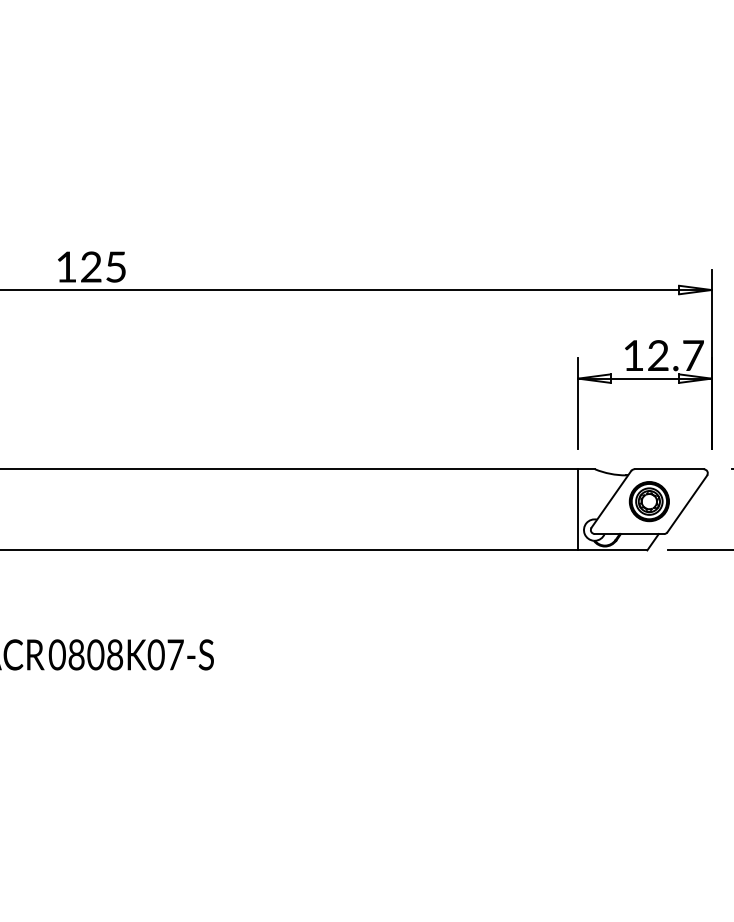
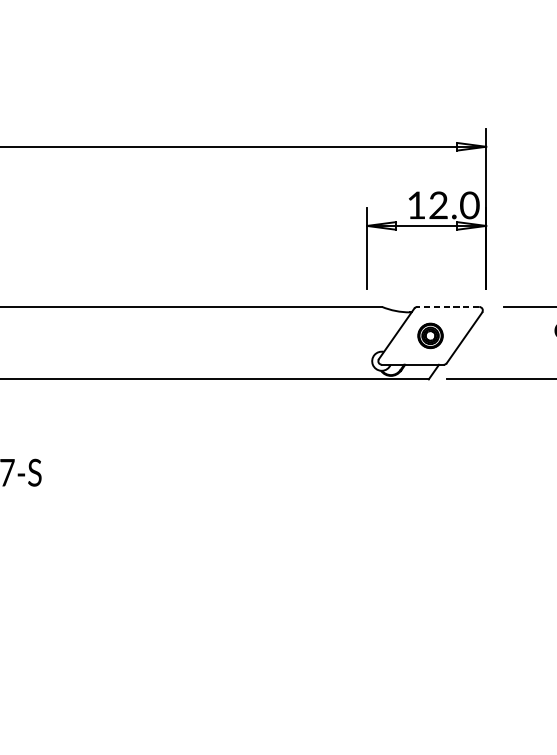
text: (693, 355) -> (470, 205), 12.7 -> 12.0
line: (669, 469) -> (448, 307), solid -> dashed
part: (648, 501) -> (429, 335), size x0.7
line: (578, 509) -> (367, 342), removed

